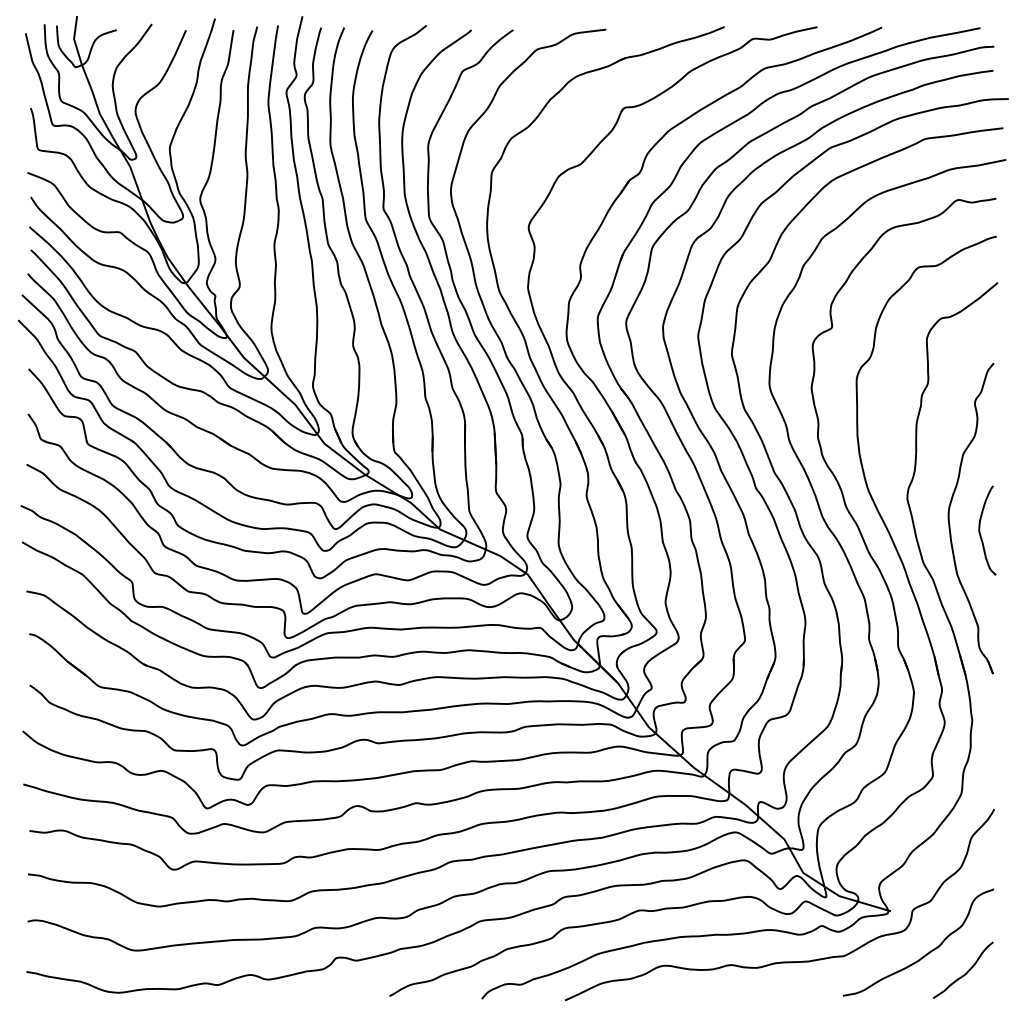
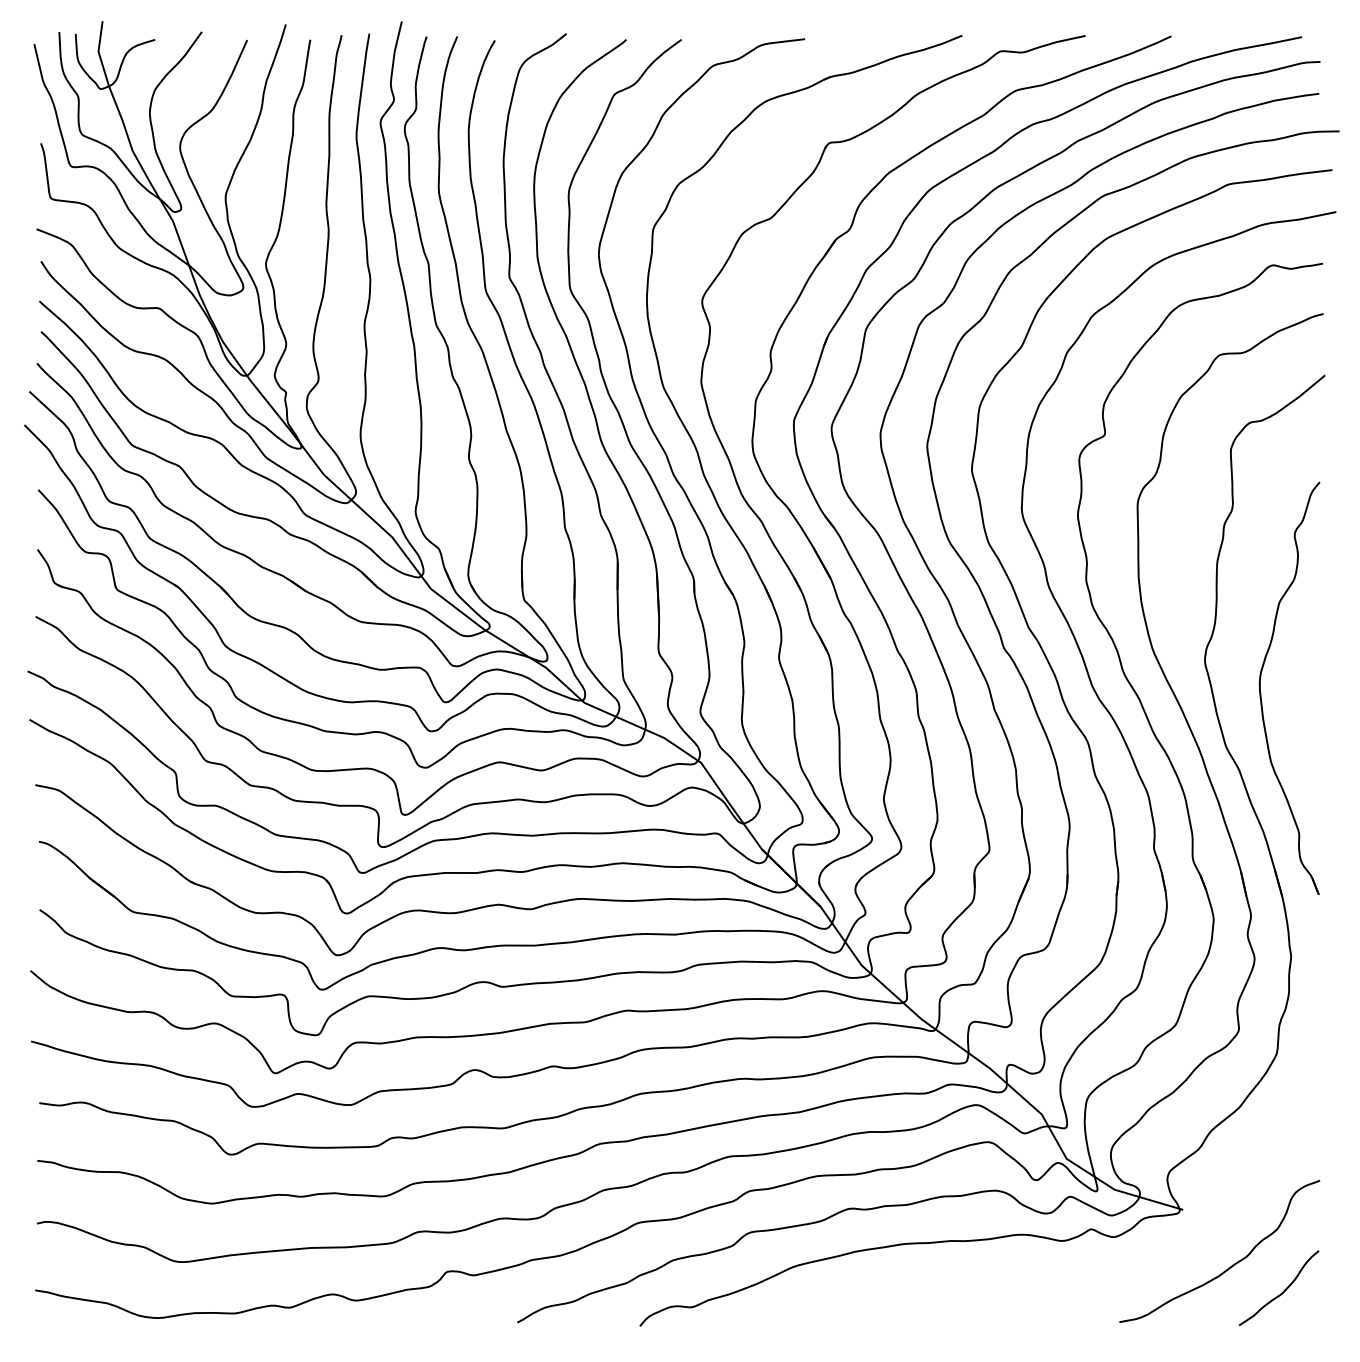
curve: (980, 530) -> (1302, 704), removed
curve: (780, 961) -> (1036, 1276), removed

